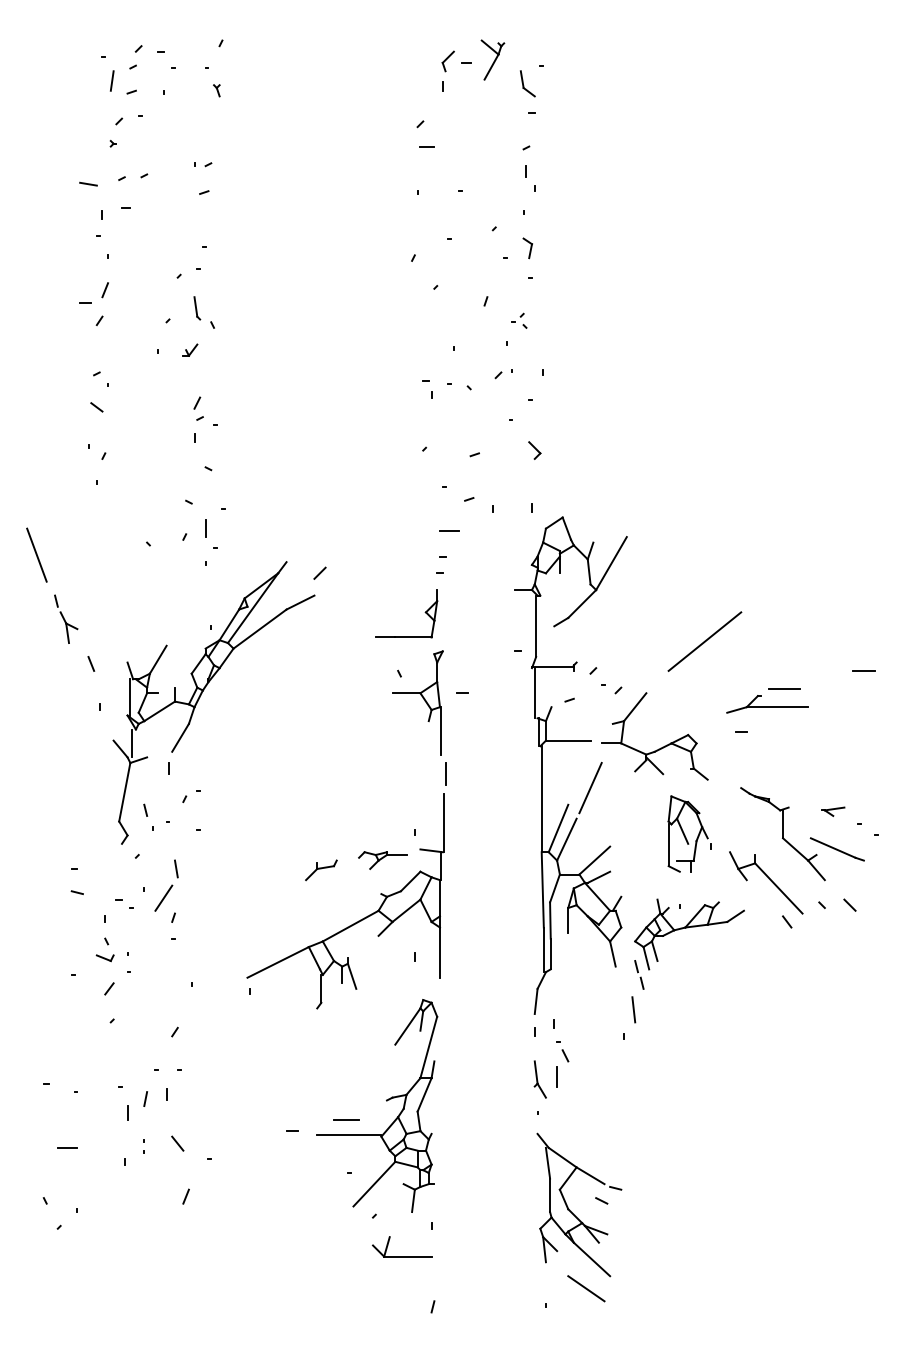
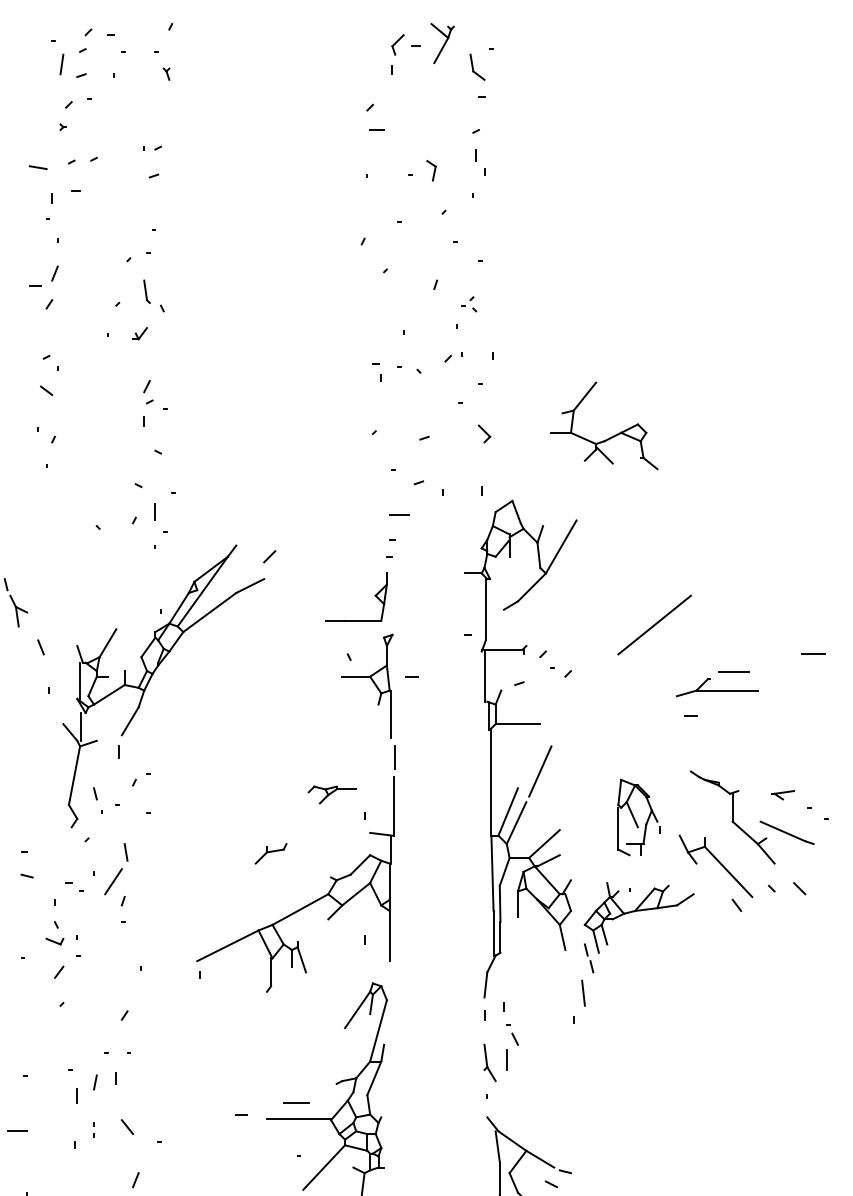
part: (527, 248) -> (431, 170), moved
part: (660, 747) -> (610, 436), moved
part: (382, 860) -> (332, 794), moved

